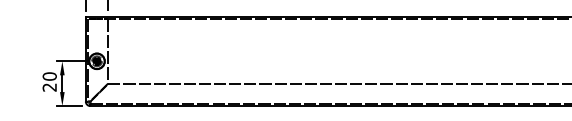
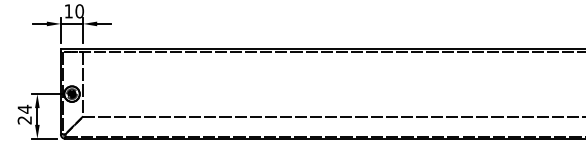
text: (49, 75) -> (24, 108), 20 -> 24

